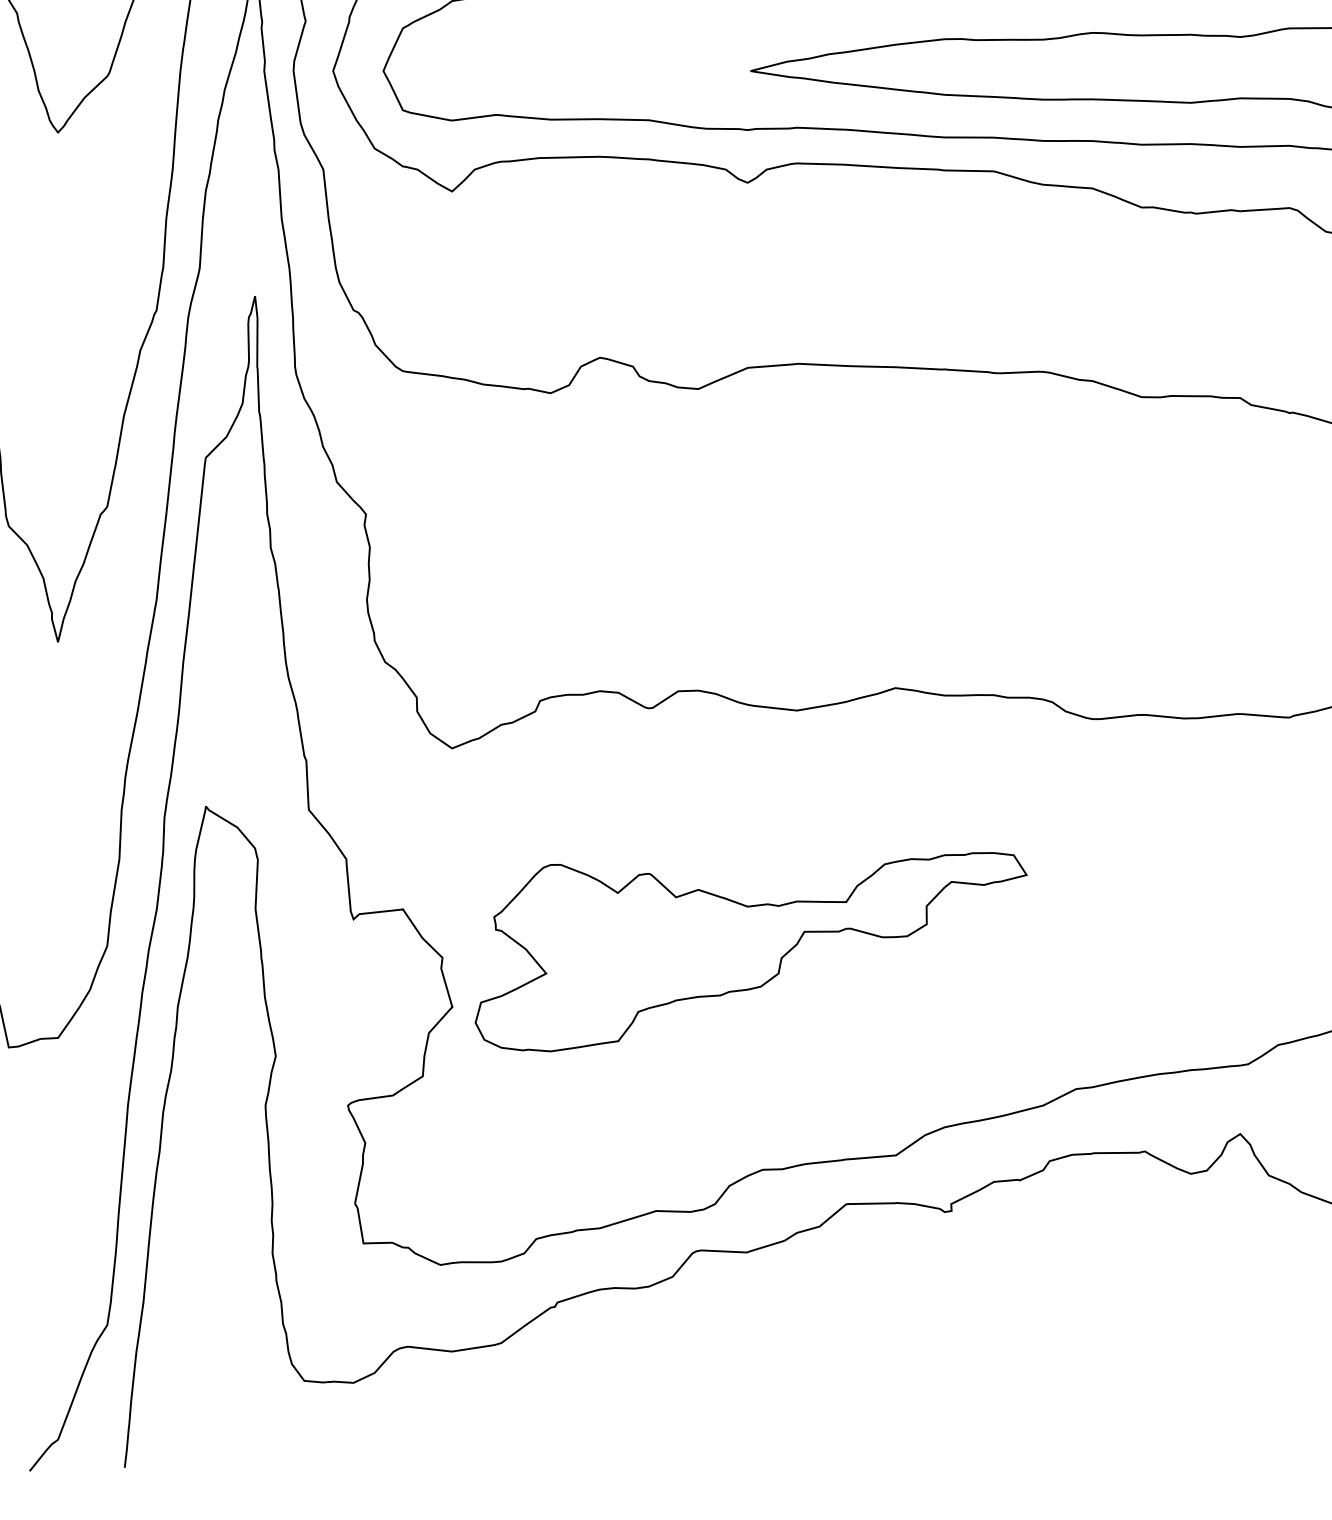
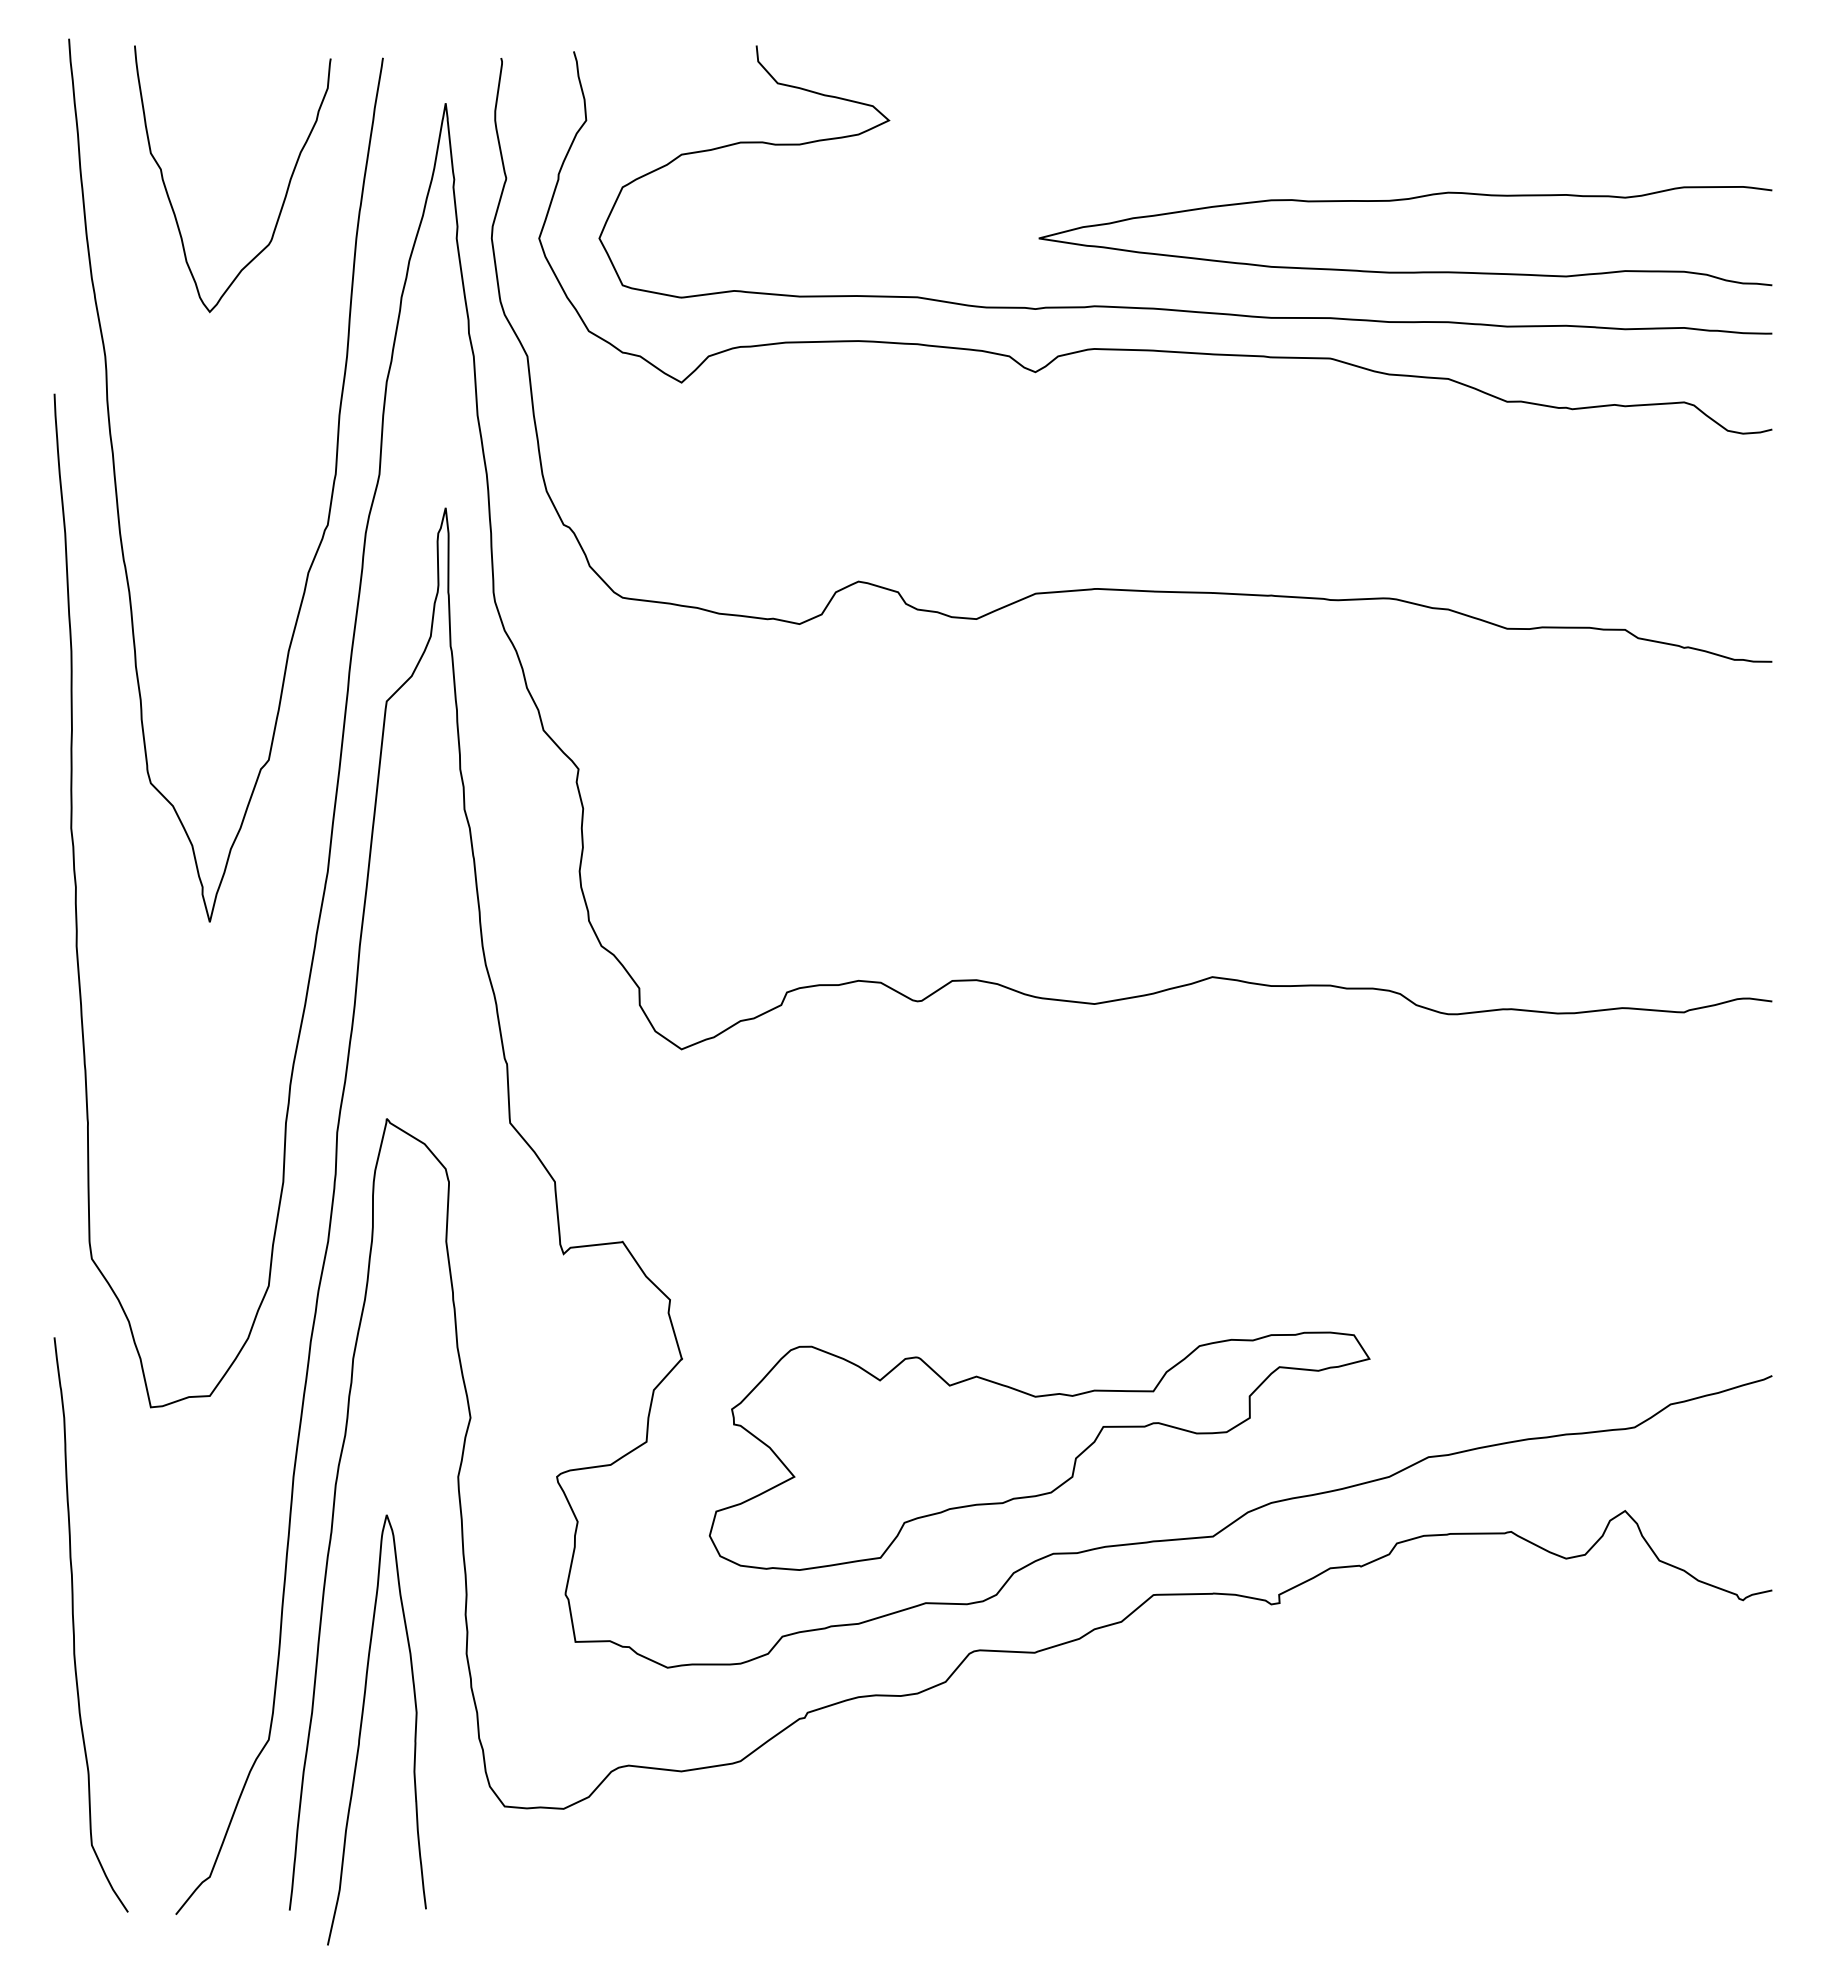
part: (751, 951) -> (1039, 1450), moved
curve: (184, 1316) -> (361, 1729), added

